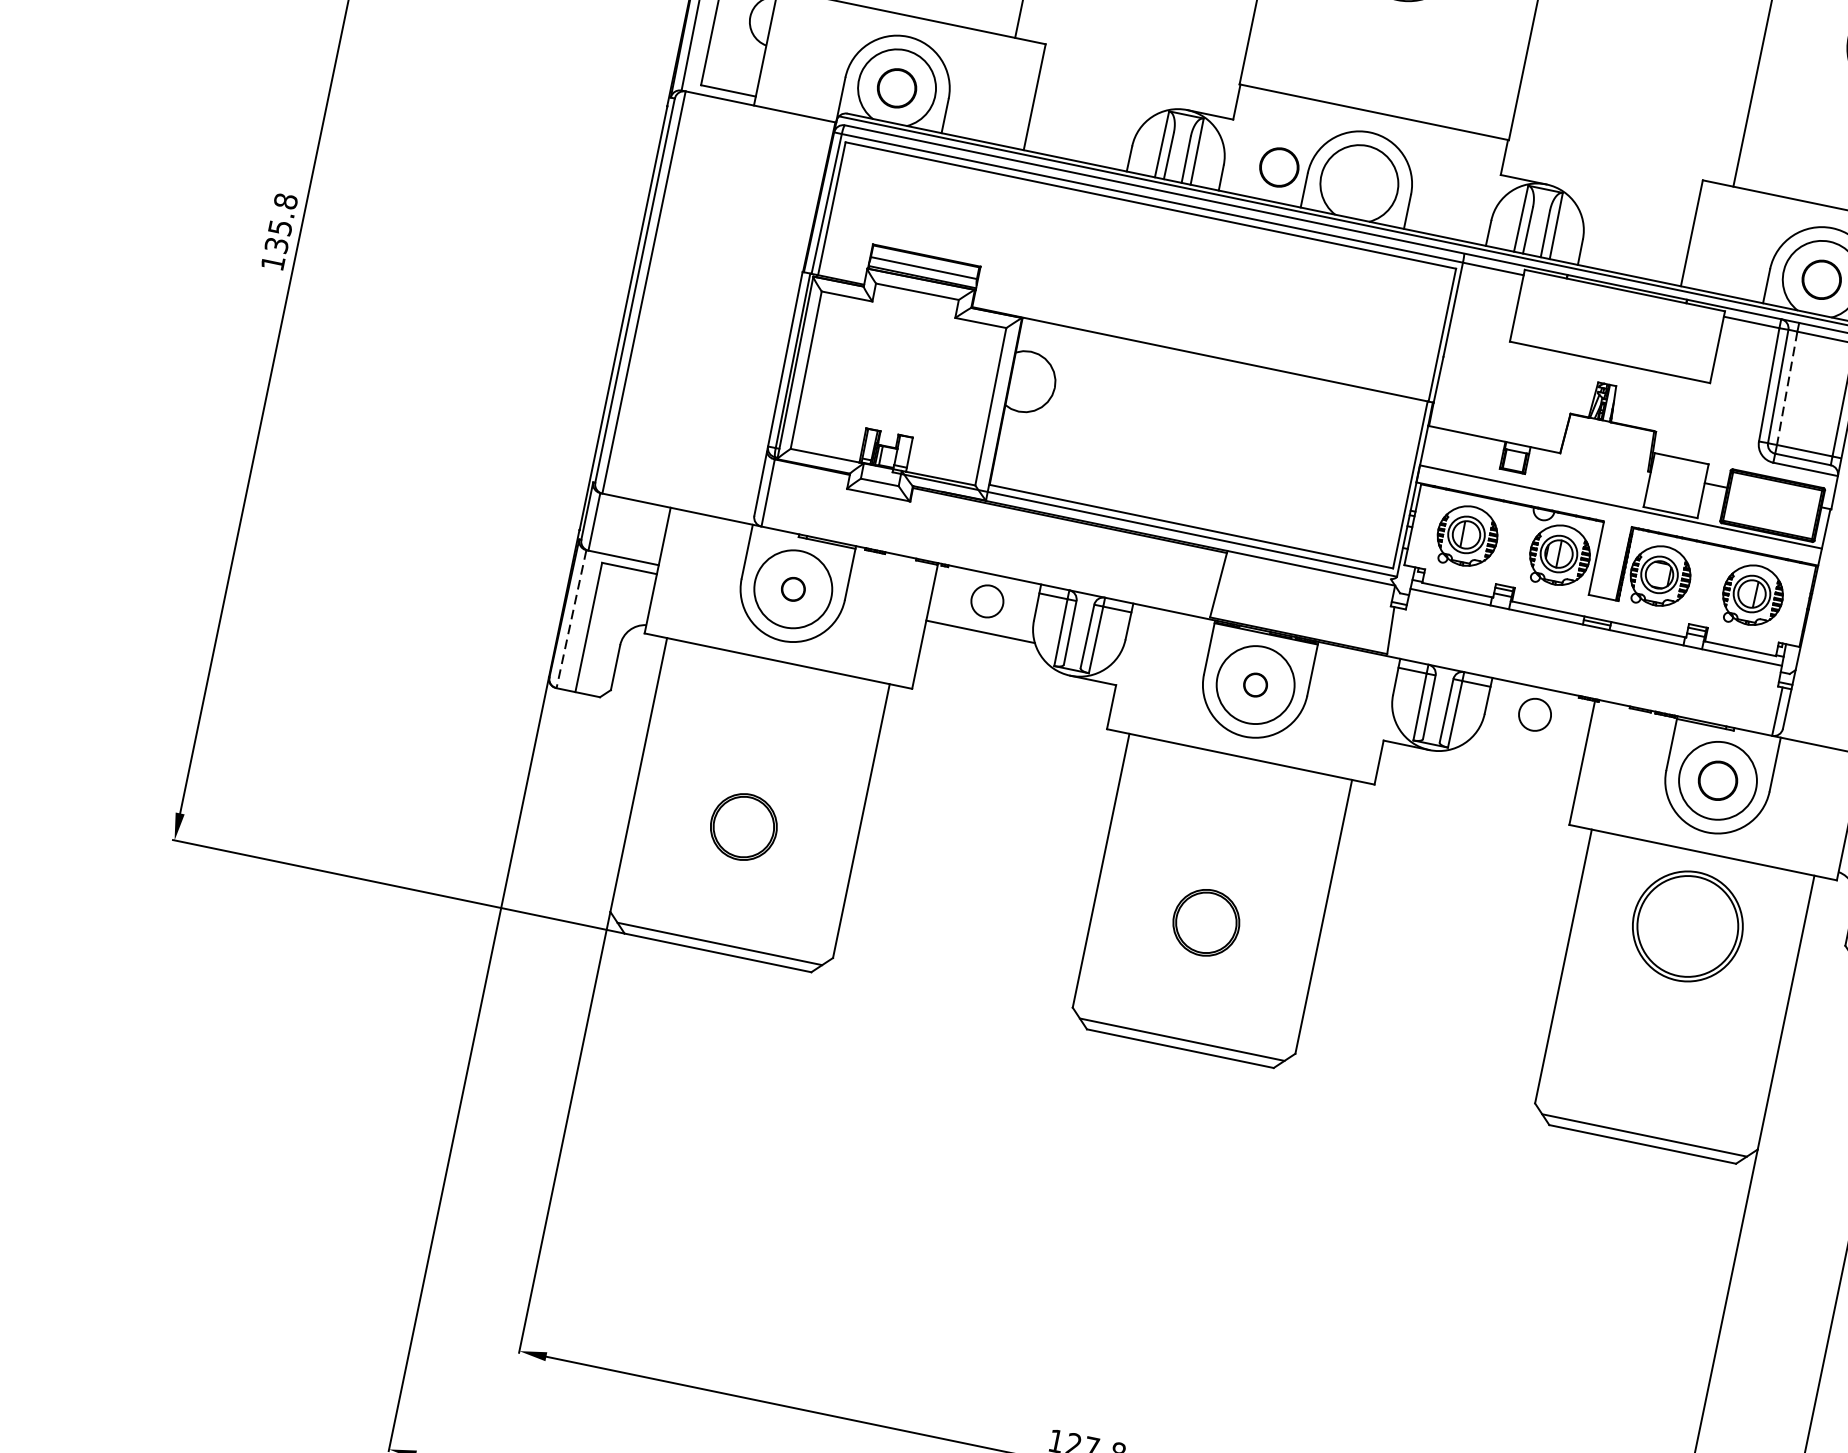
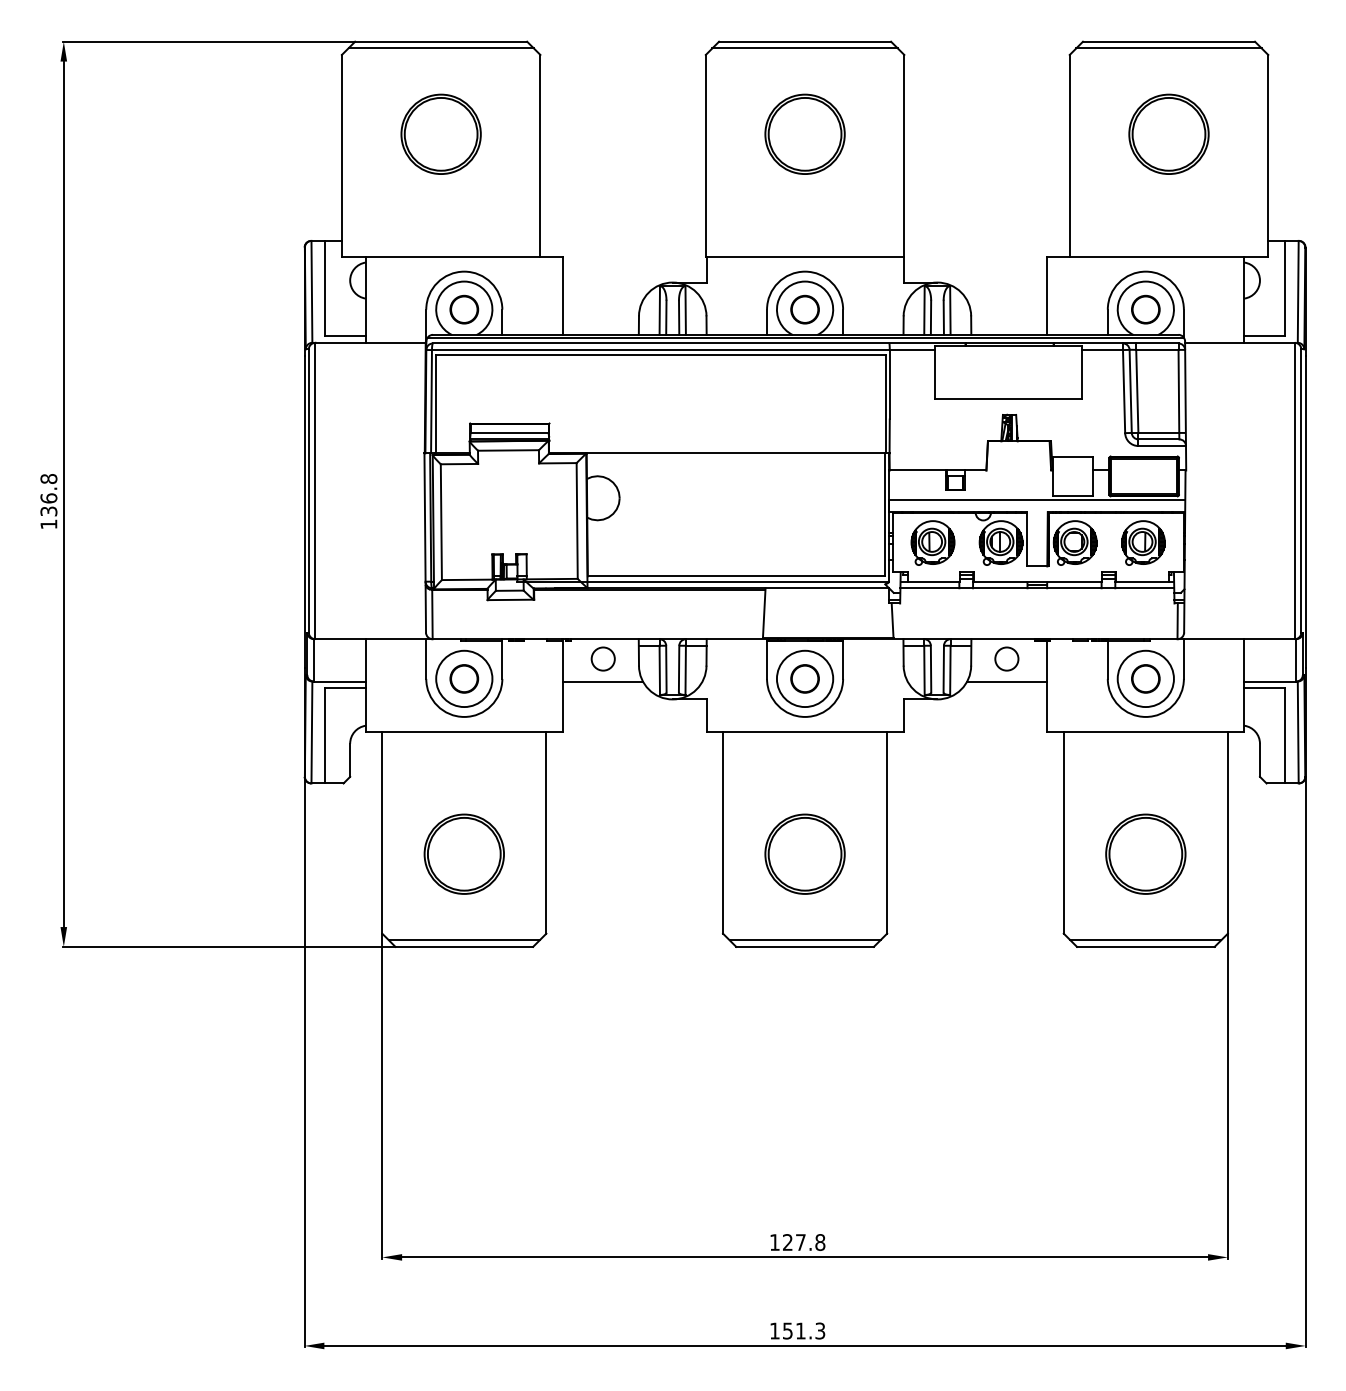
part: (1278, 167) -> (804, 309), moved
text: (279, 227) -> (48, 498), 135.8 -> 136.8
line: (1787, 388) -> (1137, 391), dashed -> solid
part: (793, 588) -> (464, 678), size x1.67
line: (570, 619) -> (311, 732), dashed -> solid
circle: (1254, 684) -> (804, 678), size x1.67
line: (1529, 745) -> (1007, 681), added
part: (743, 825) -> (463, 853), size x1.67
part: (1205, 921) -> (804, 853), size x1.67
part: (1687, 925) -> (1145, 853), moved

